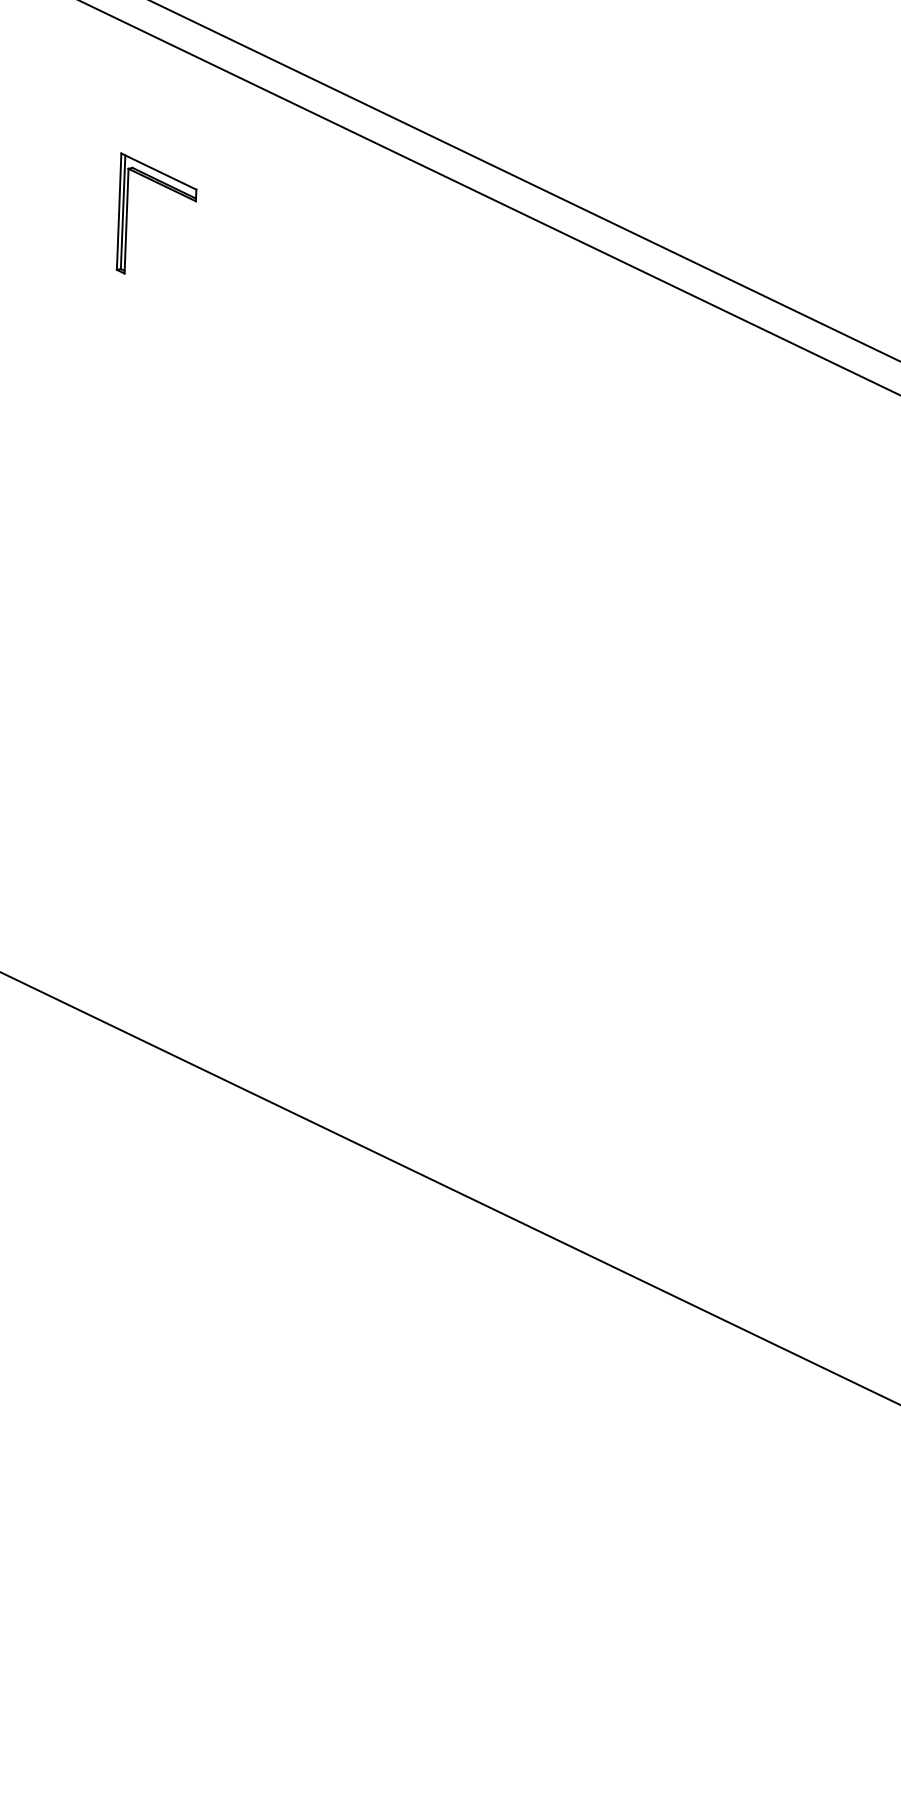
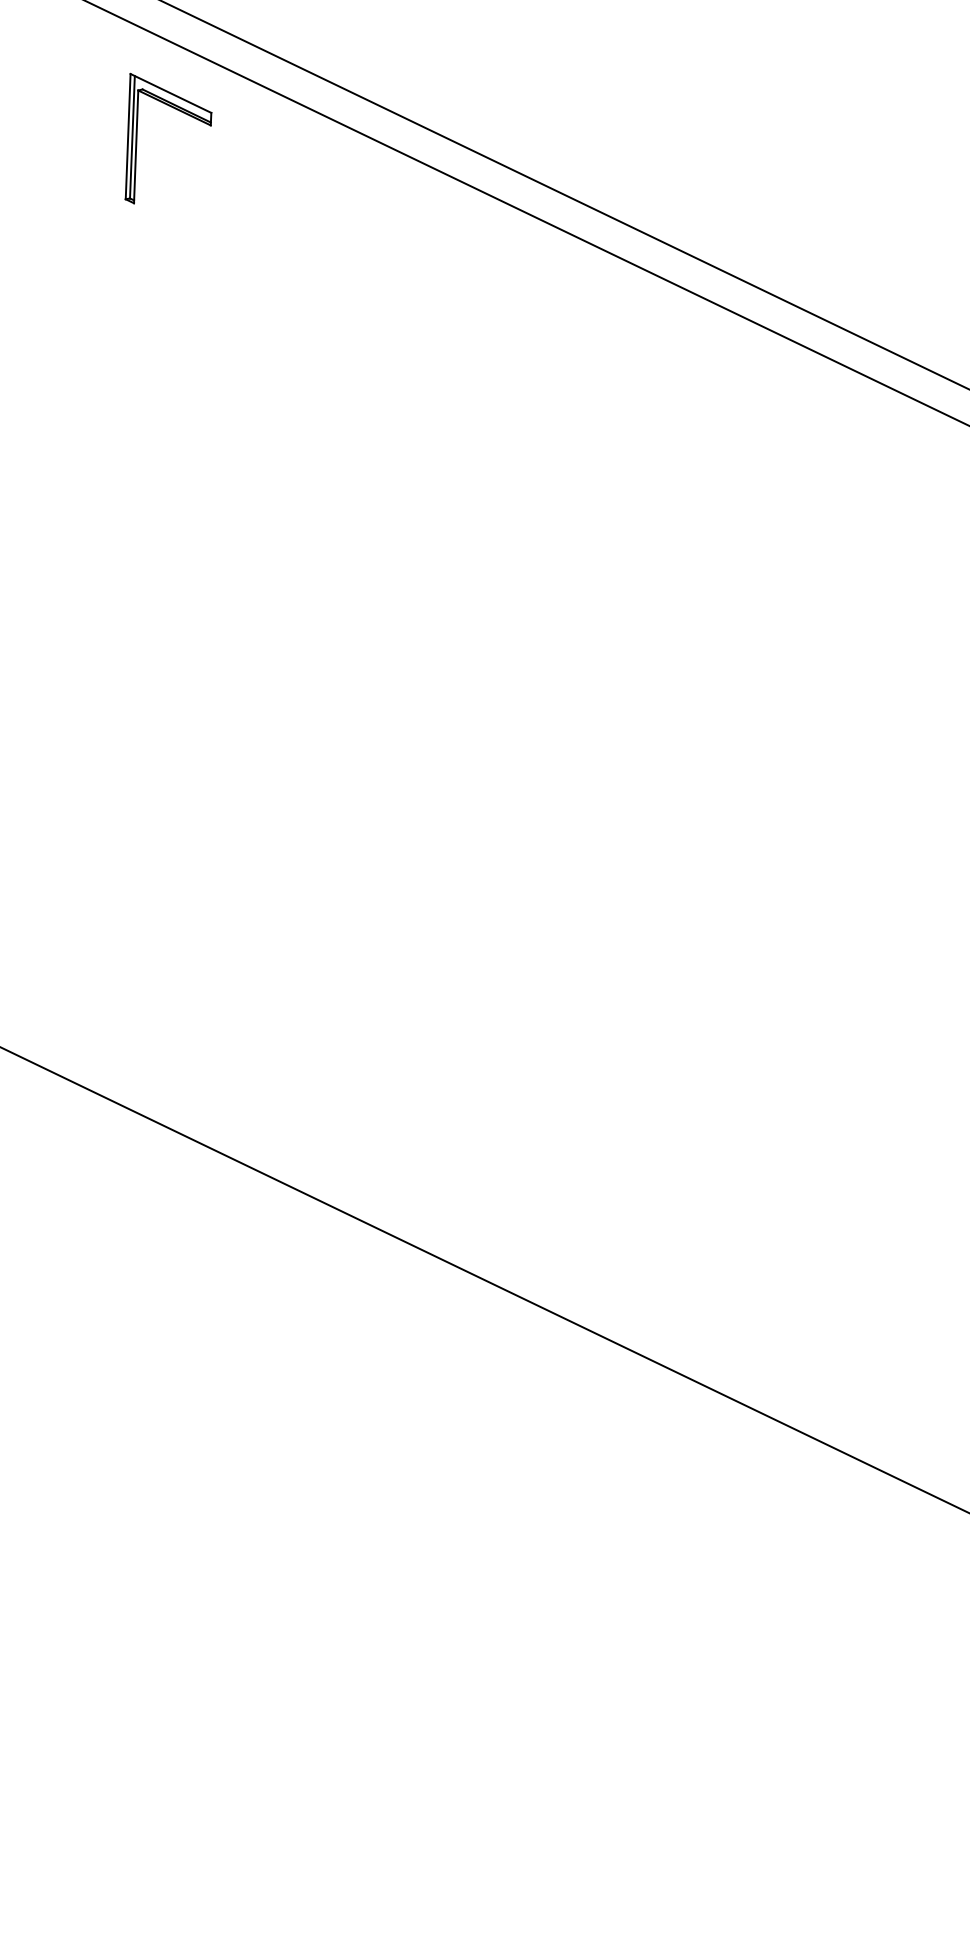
part: (168, 189) -> (181, 112), moved

